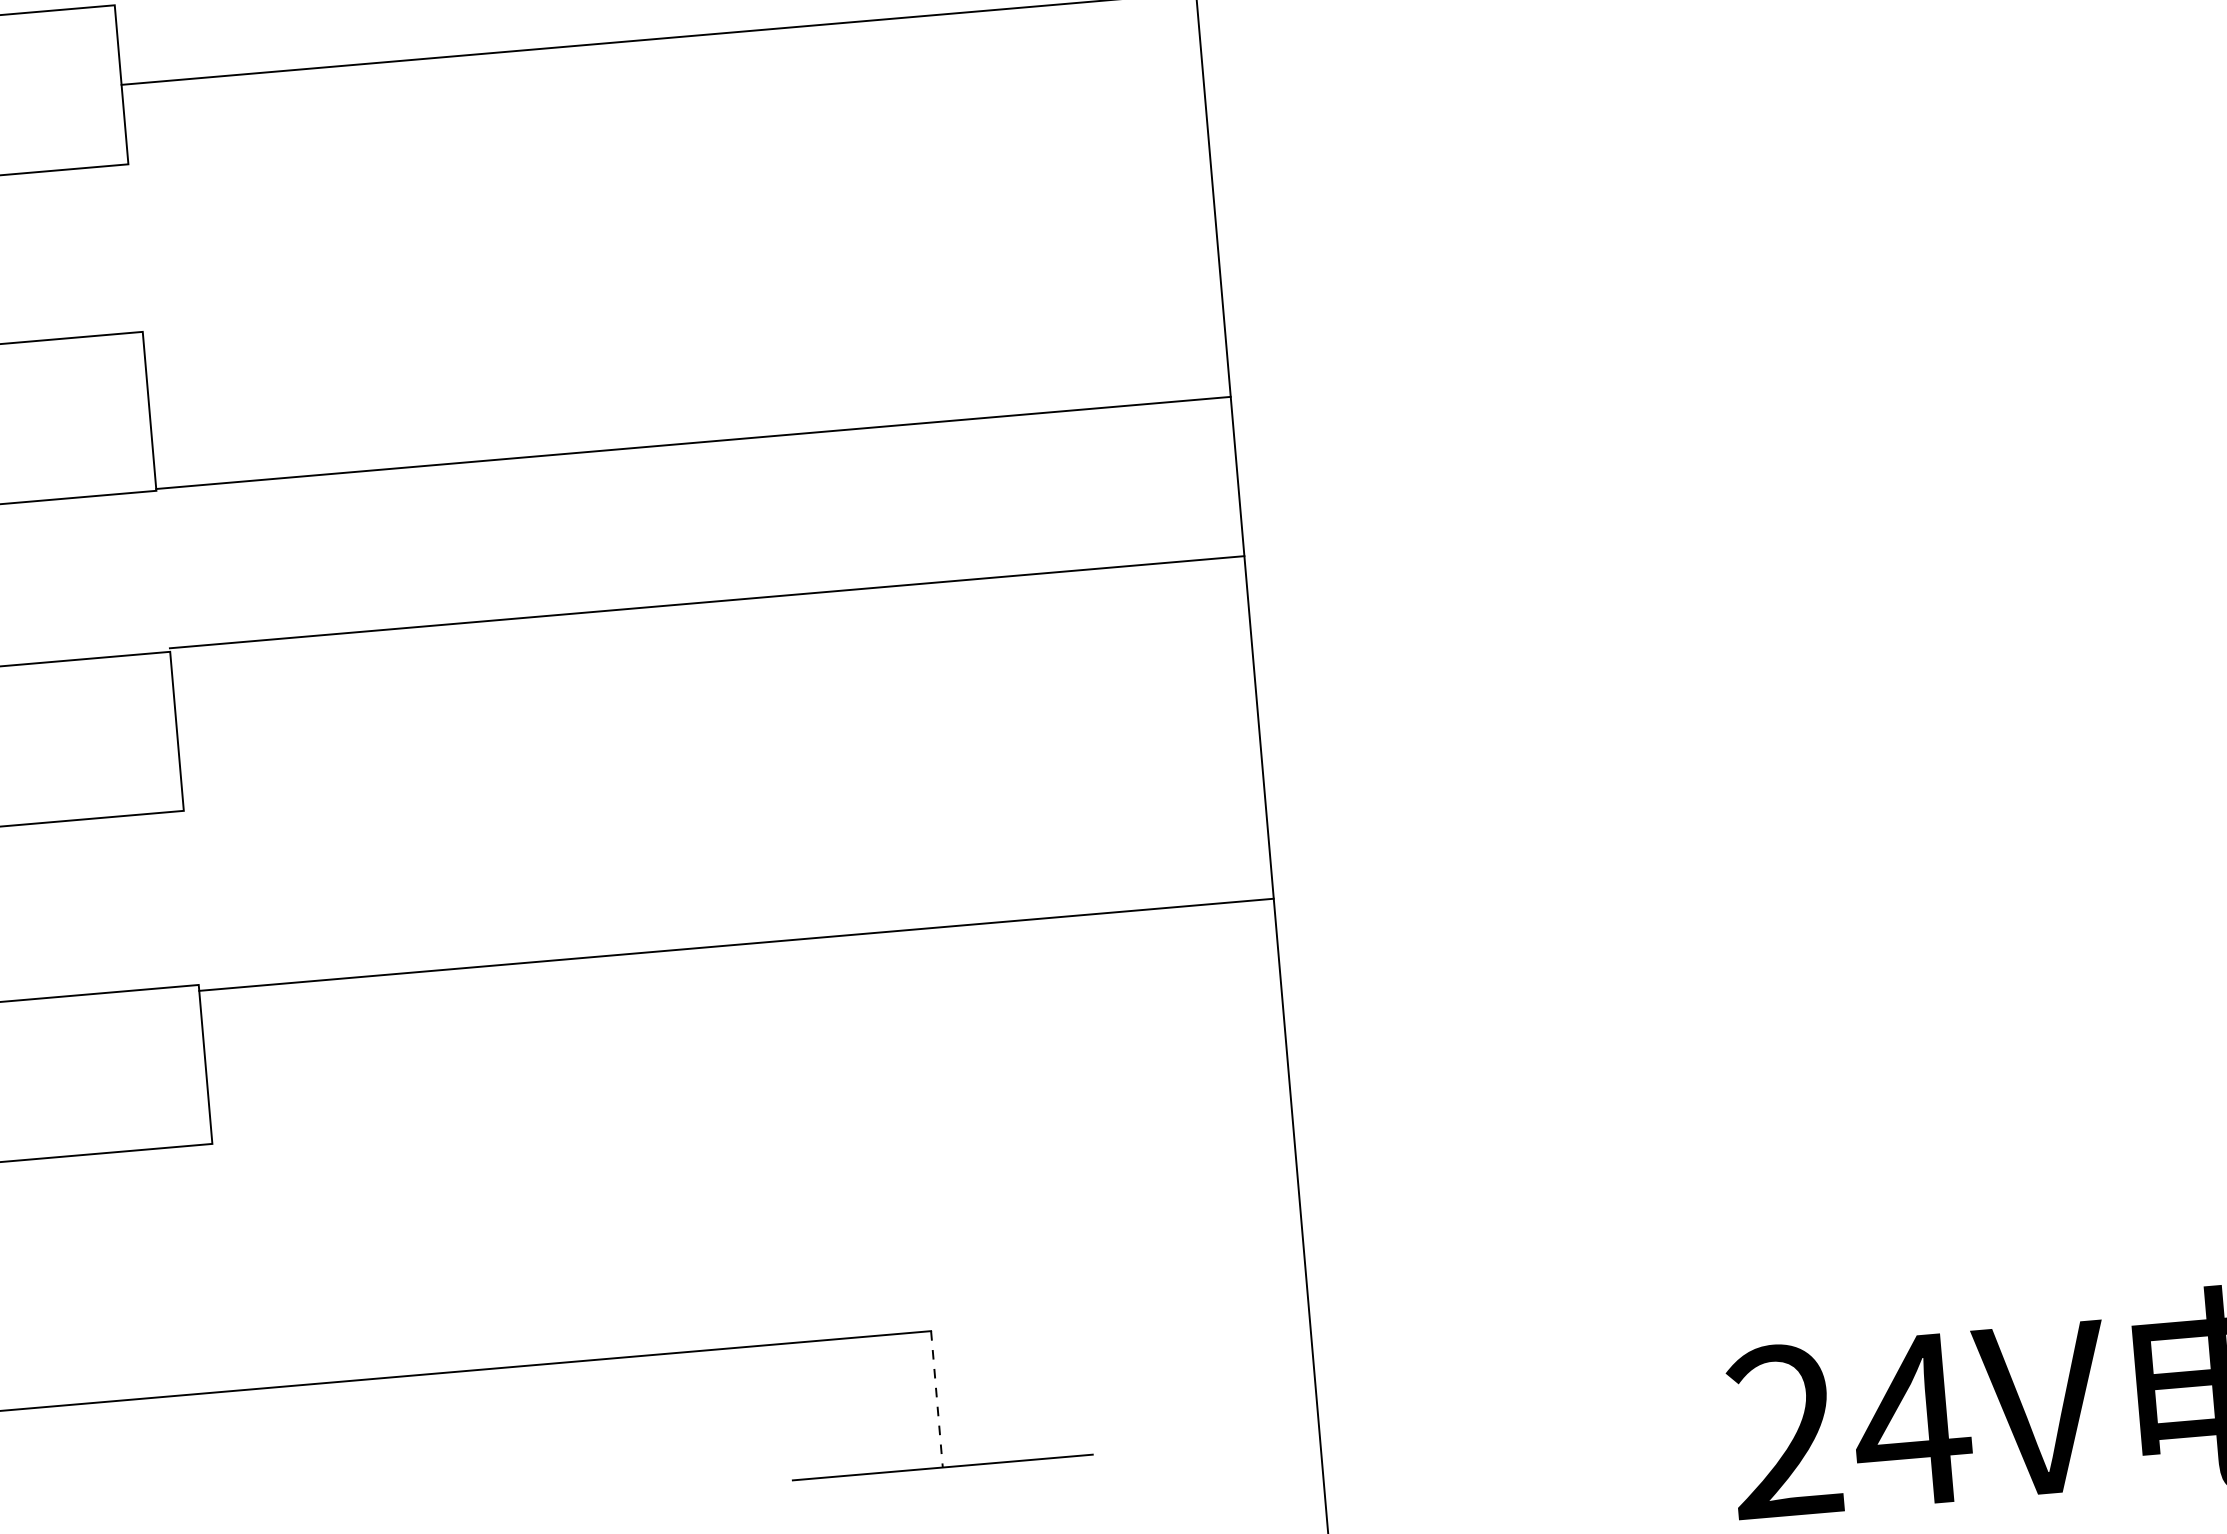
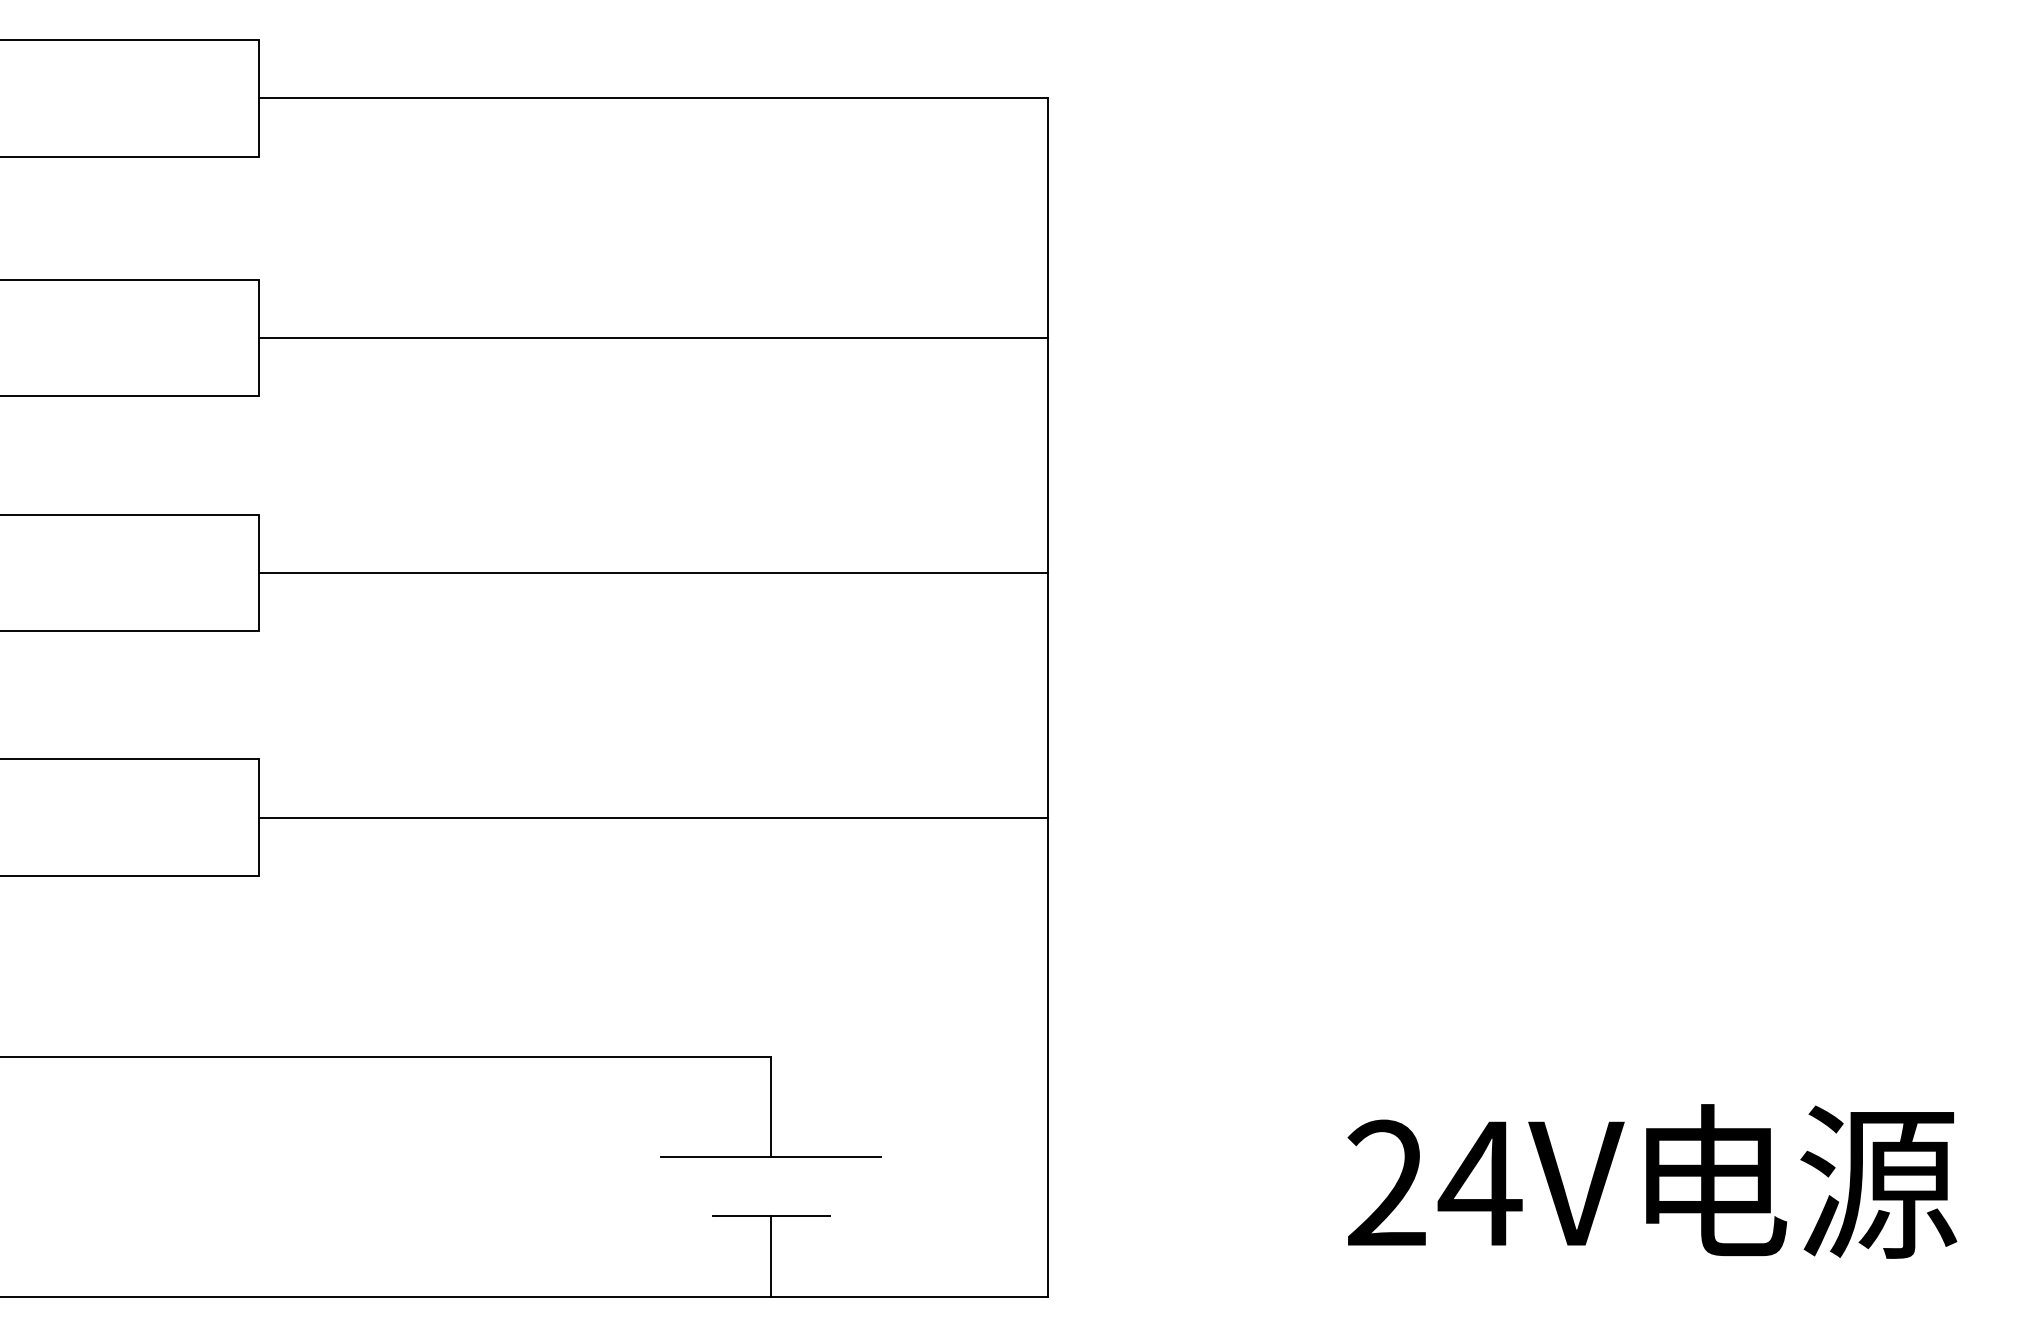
line: (693, 443) -> (653, 338), moved
line: (707, 602) -> (653, 573), moved
line: (736, 944) -> (653, 817), moved
line: (937, 1399) -> (771, 1107), dashed -> solid

